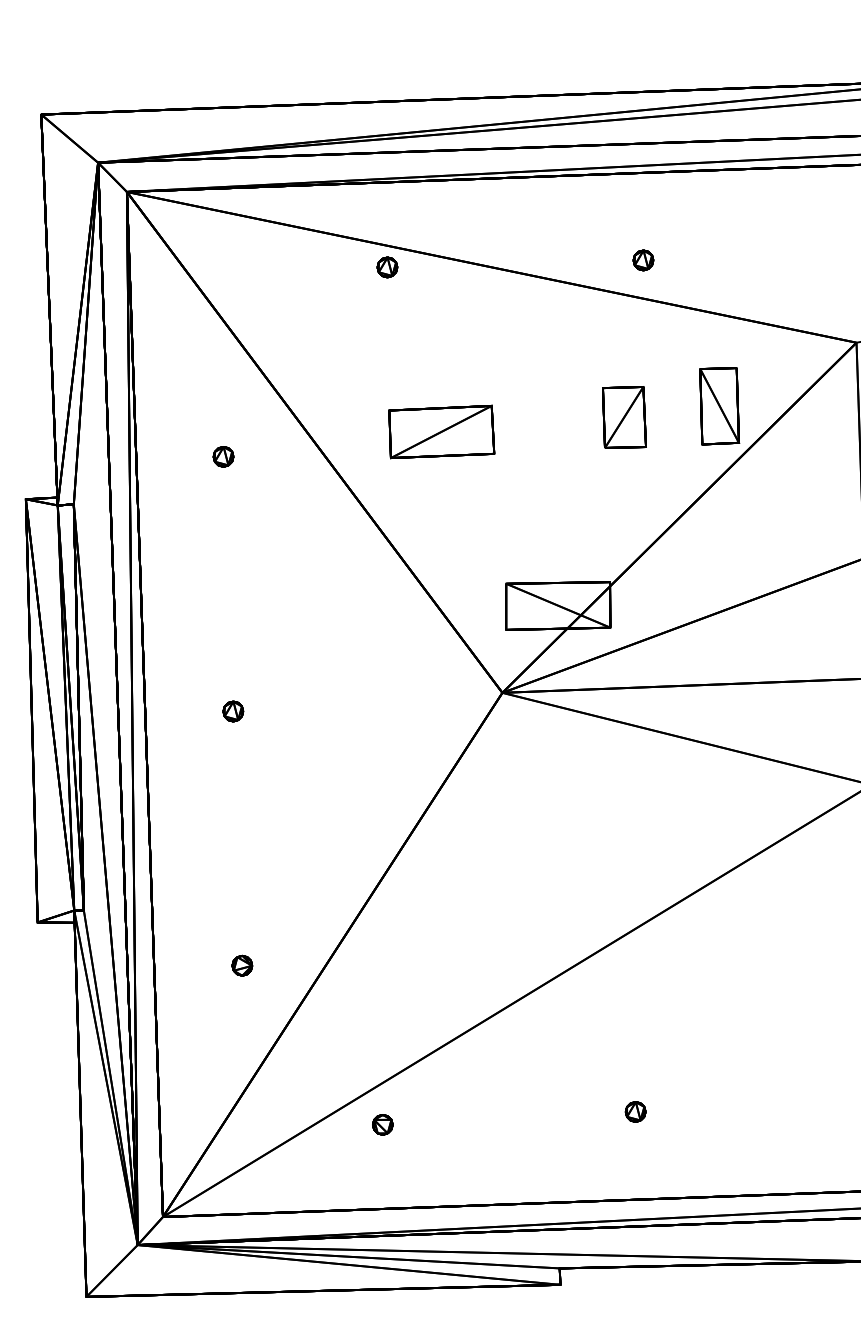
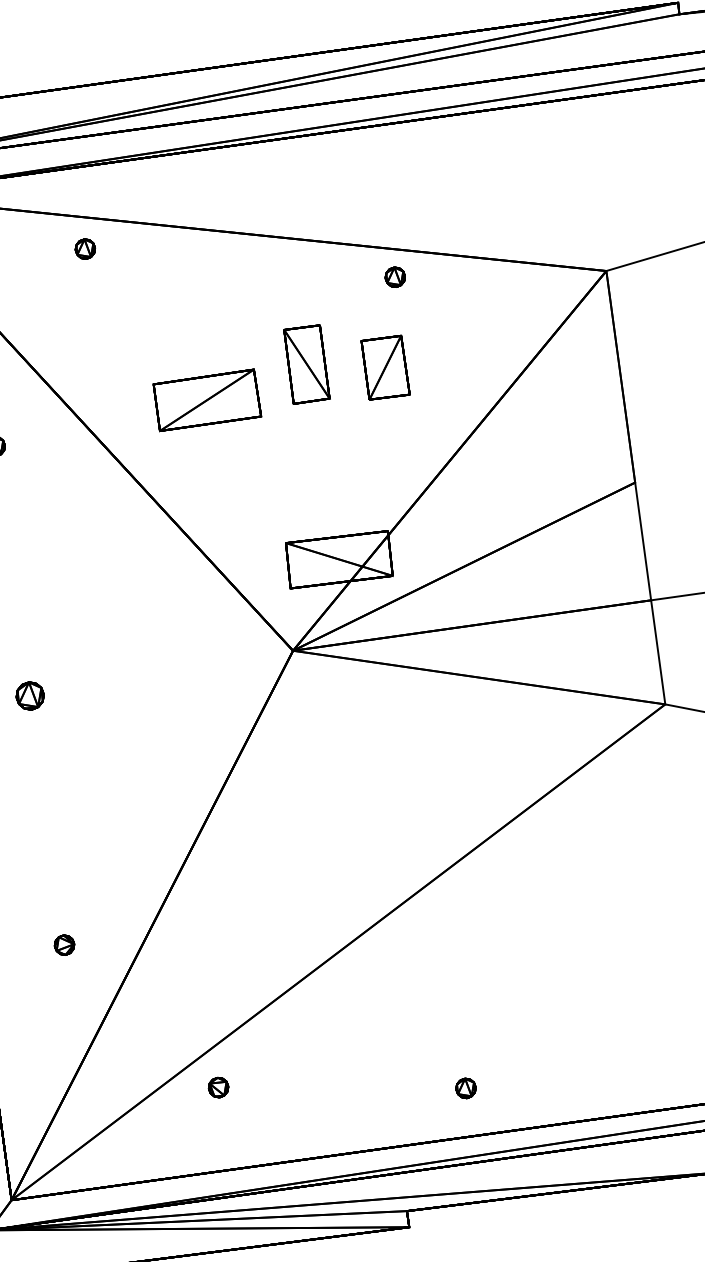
part: (643, 260) -> (395, 277), moved
part: (387, 267) -> (85, 249), moved
part: (719, 406) -> (306, 364), moved
part: (233, 711) -> (30, 695), size x1.4
part: (635, 1111) -> (465, 1087), moved

